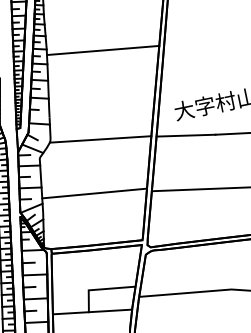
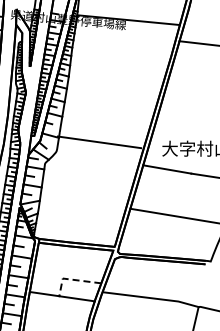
line: (103, 50) -> (114, 86), removed
line: (100, 139) -> (99, 142), moved
line: (94, 192) -> (83, 200), removed
line: (99, 289) -> (71, 279), solid -> dashed

